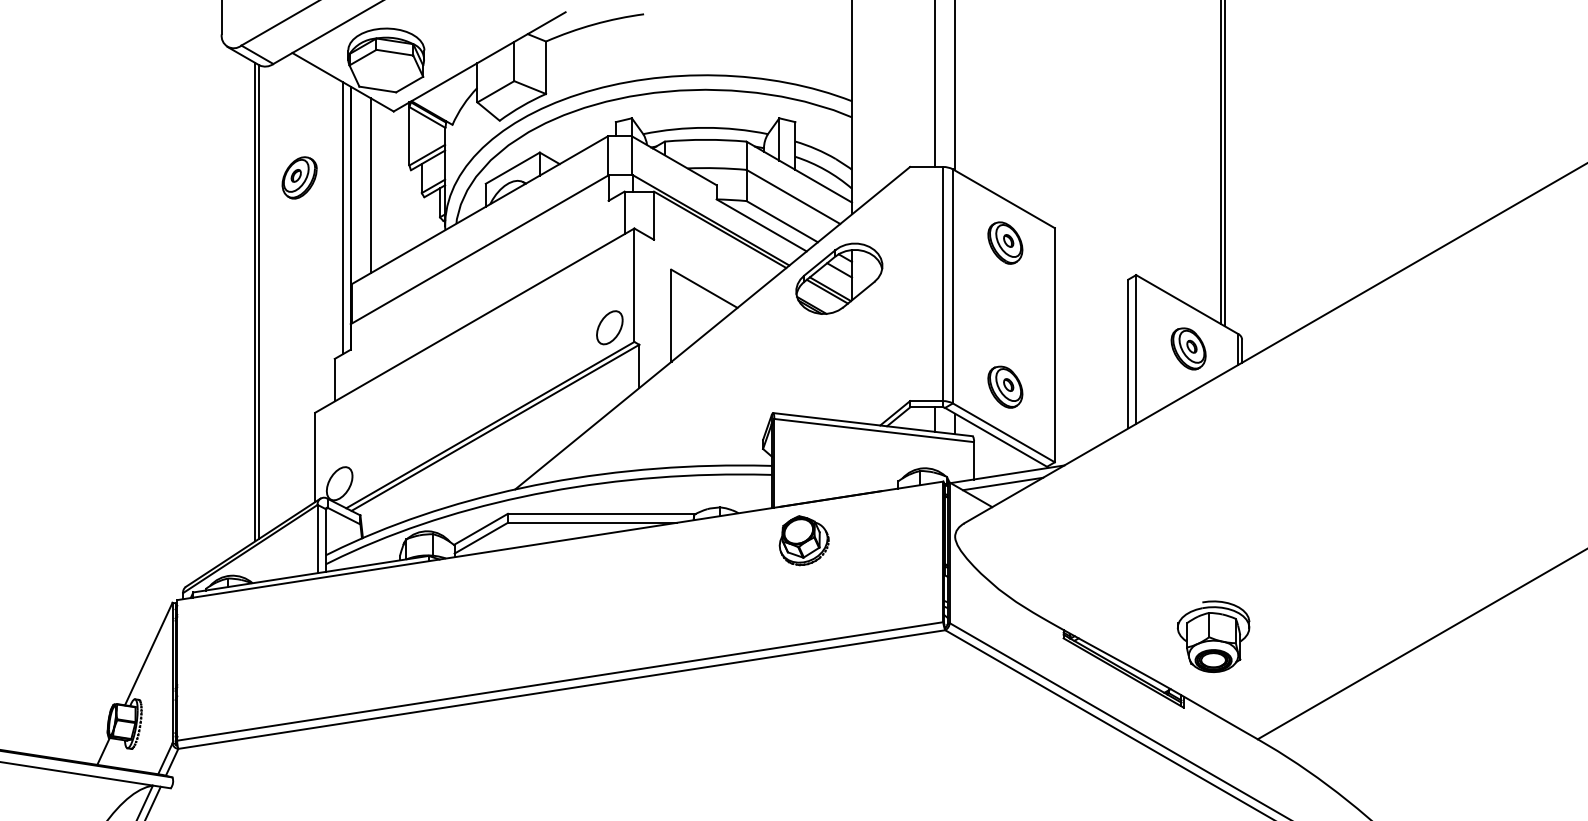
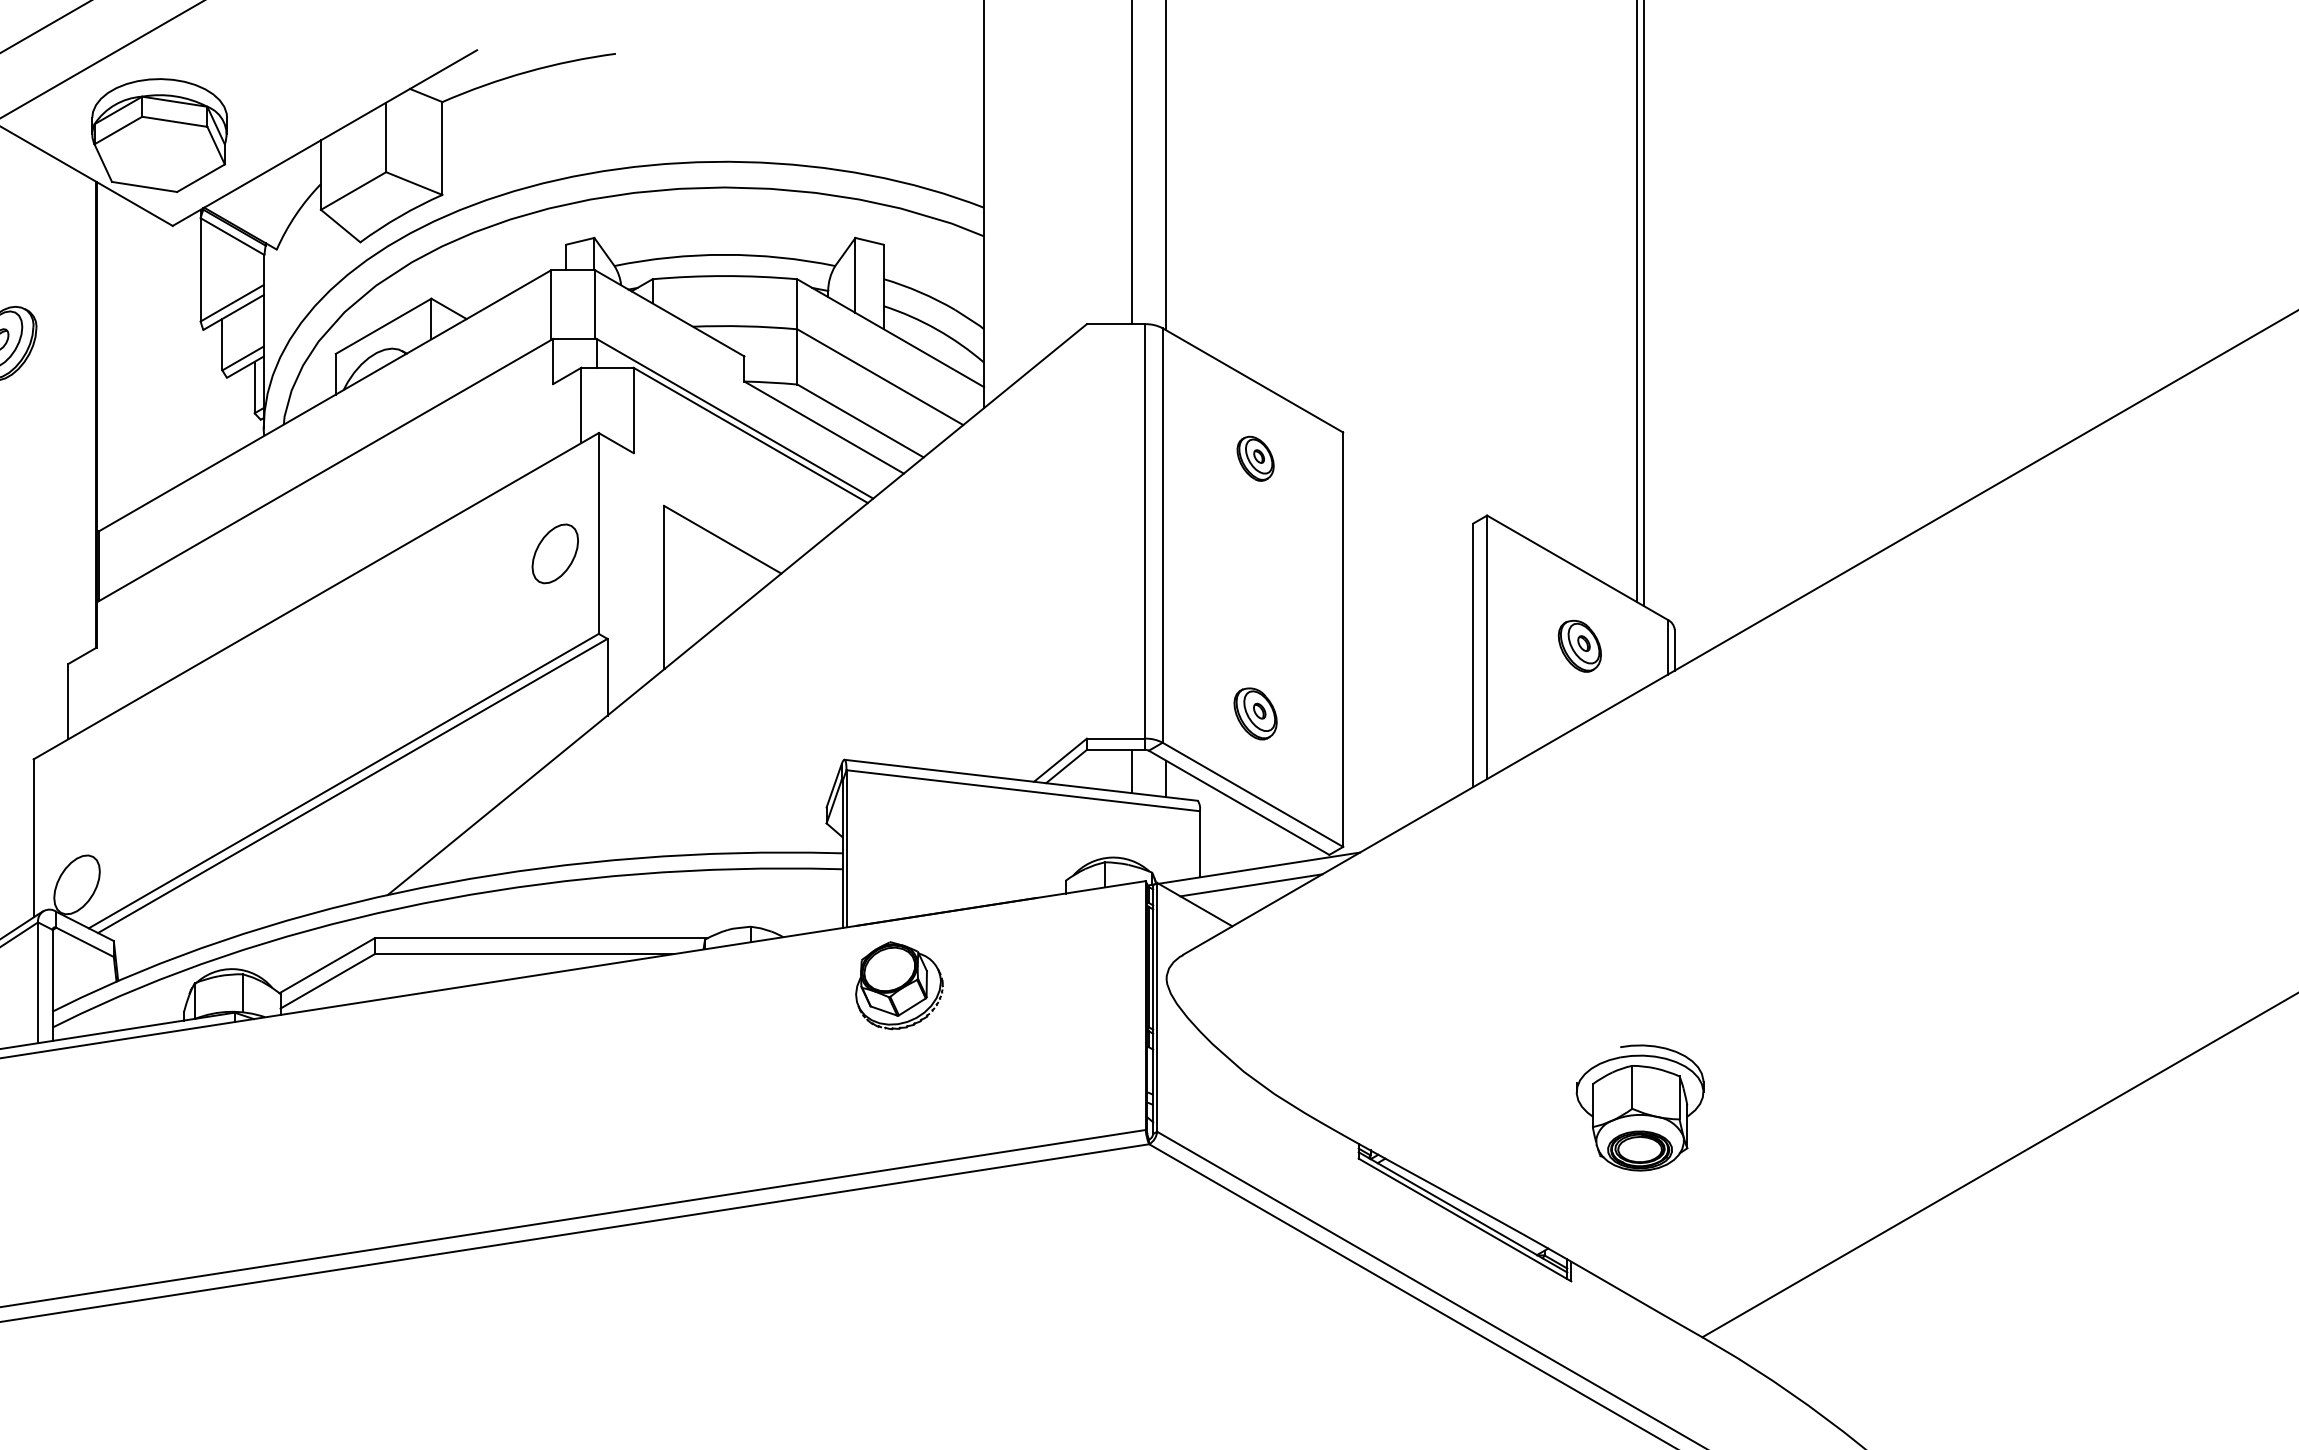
line: (370, 185) -> (131, 356), removed
line: (342, 218) -> (82, 415), removed
part: (1005, 242) -> (1255, 457), size x0.6
part: (839, 278) -> (961, 521), removed
part: (609, 327) -> (554, 553), moved
part: (1188, 348) -> (1579, 645), size x0.7
part: (1005, 386) -> (1255, 712), size x0.7
part: (1213, 636) -> (1639, 1107), moved

